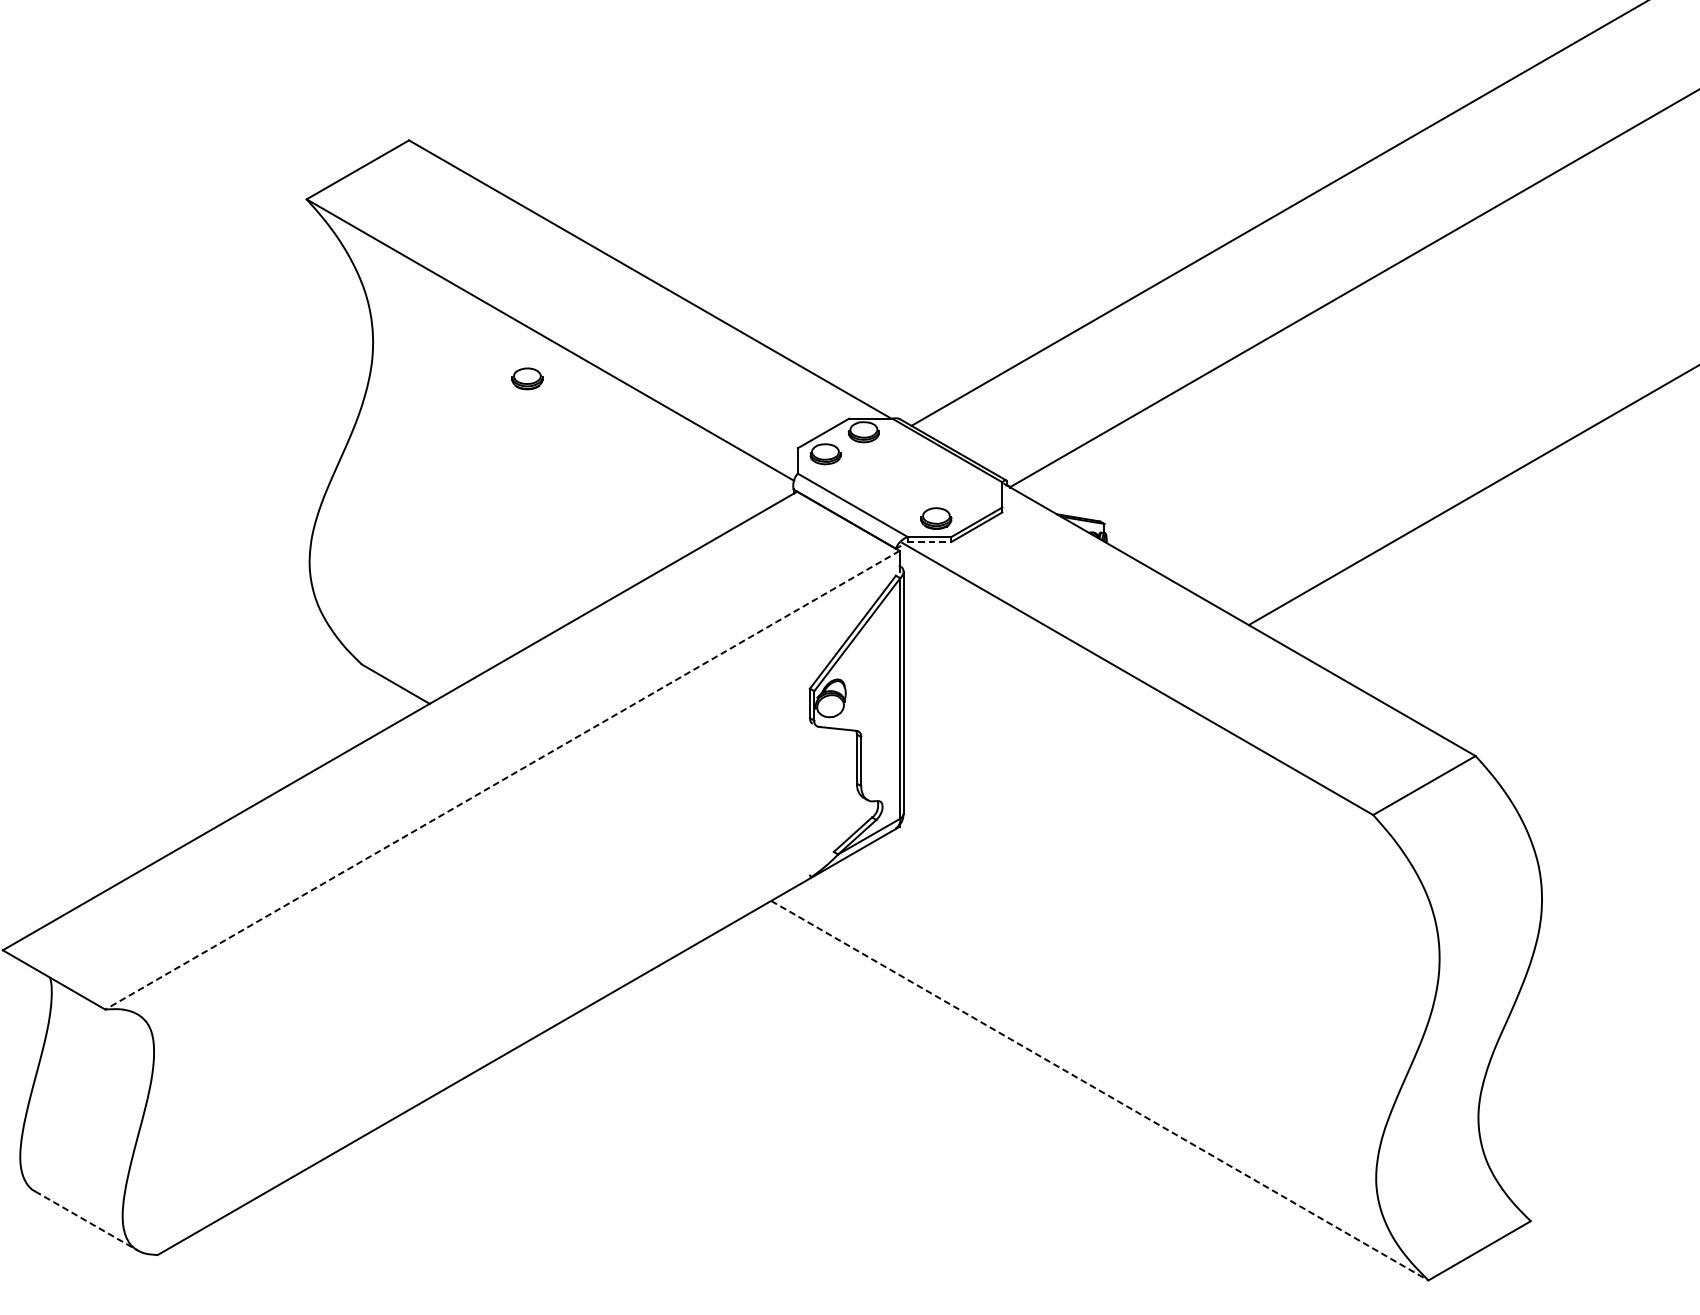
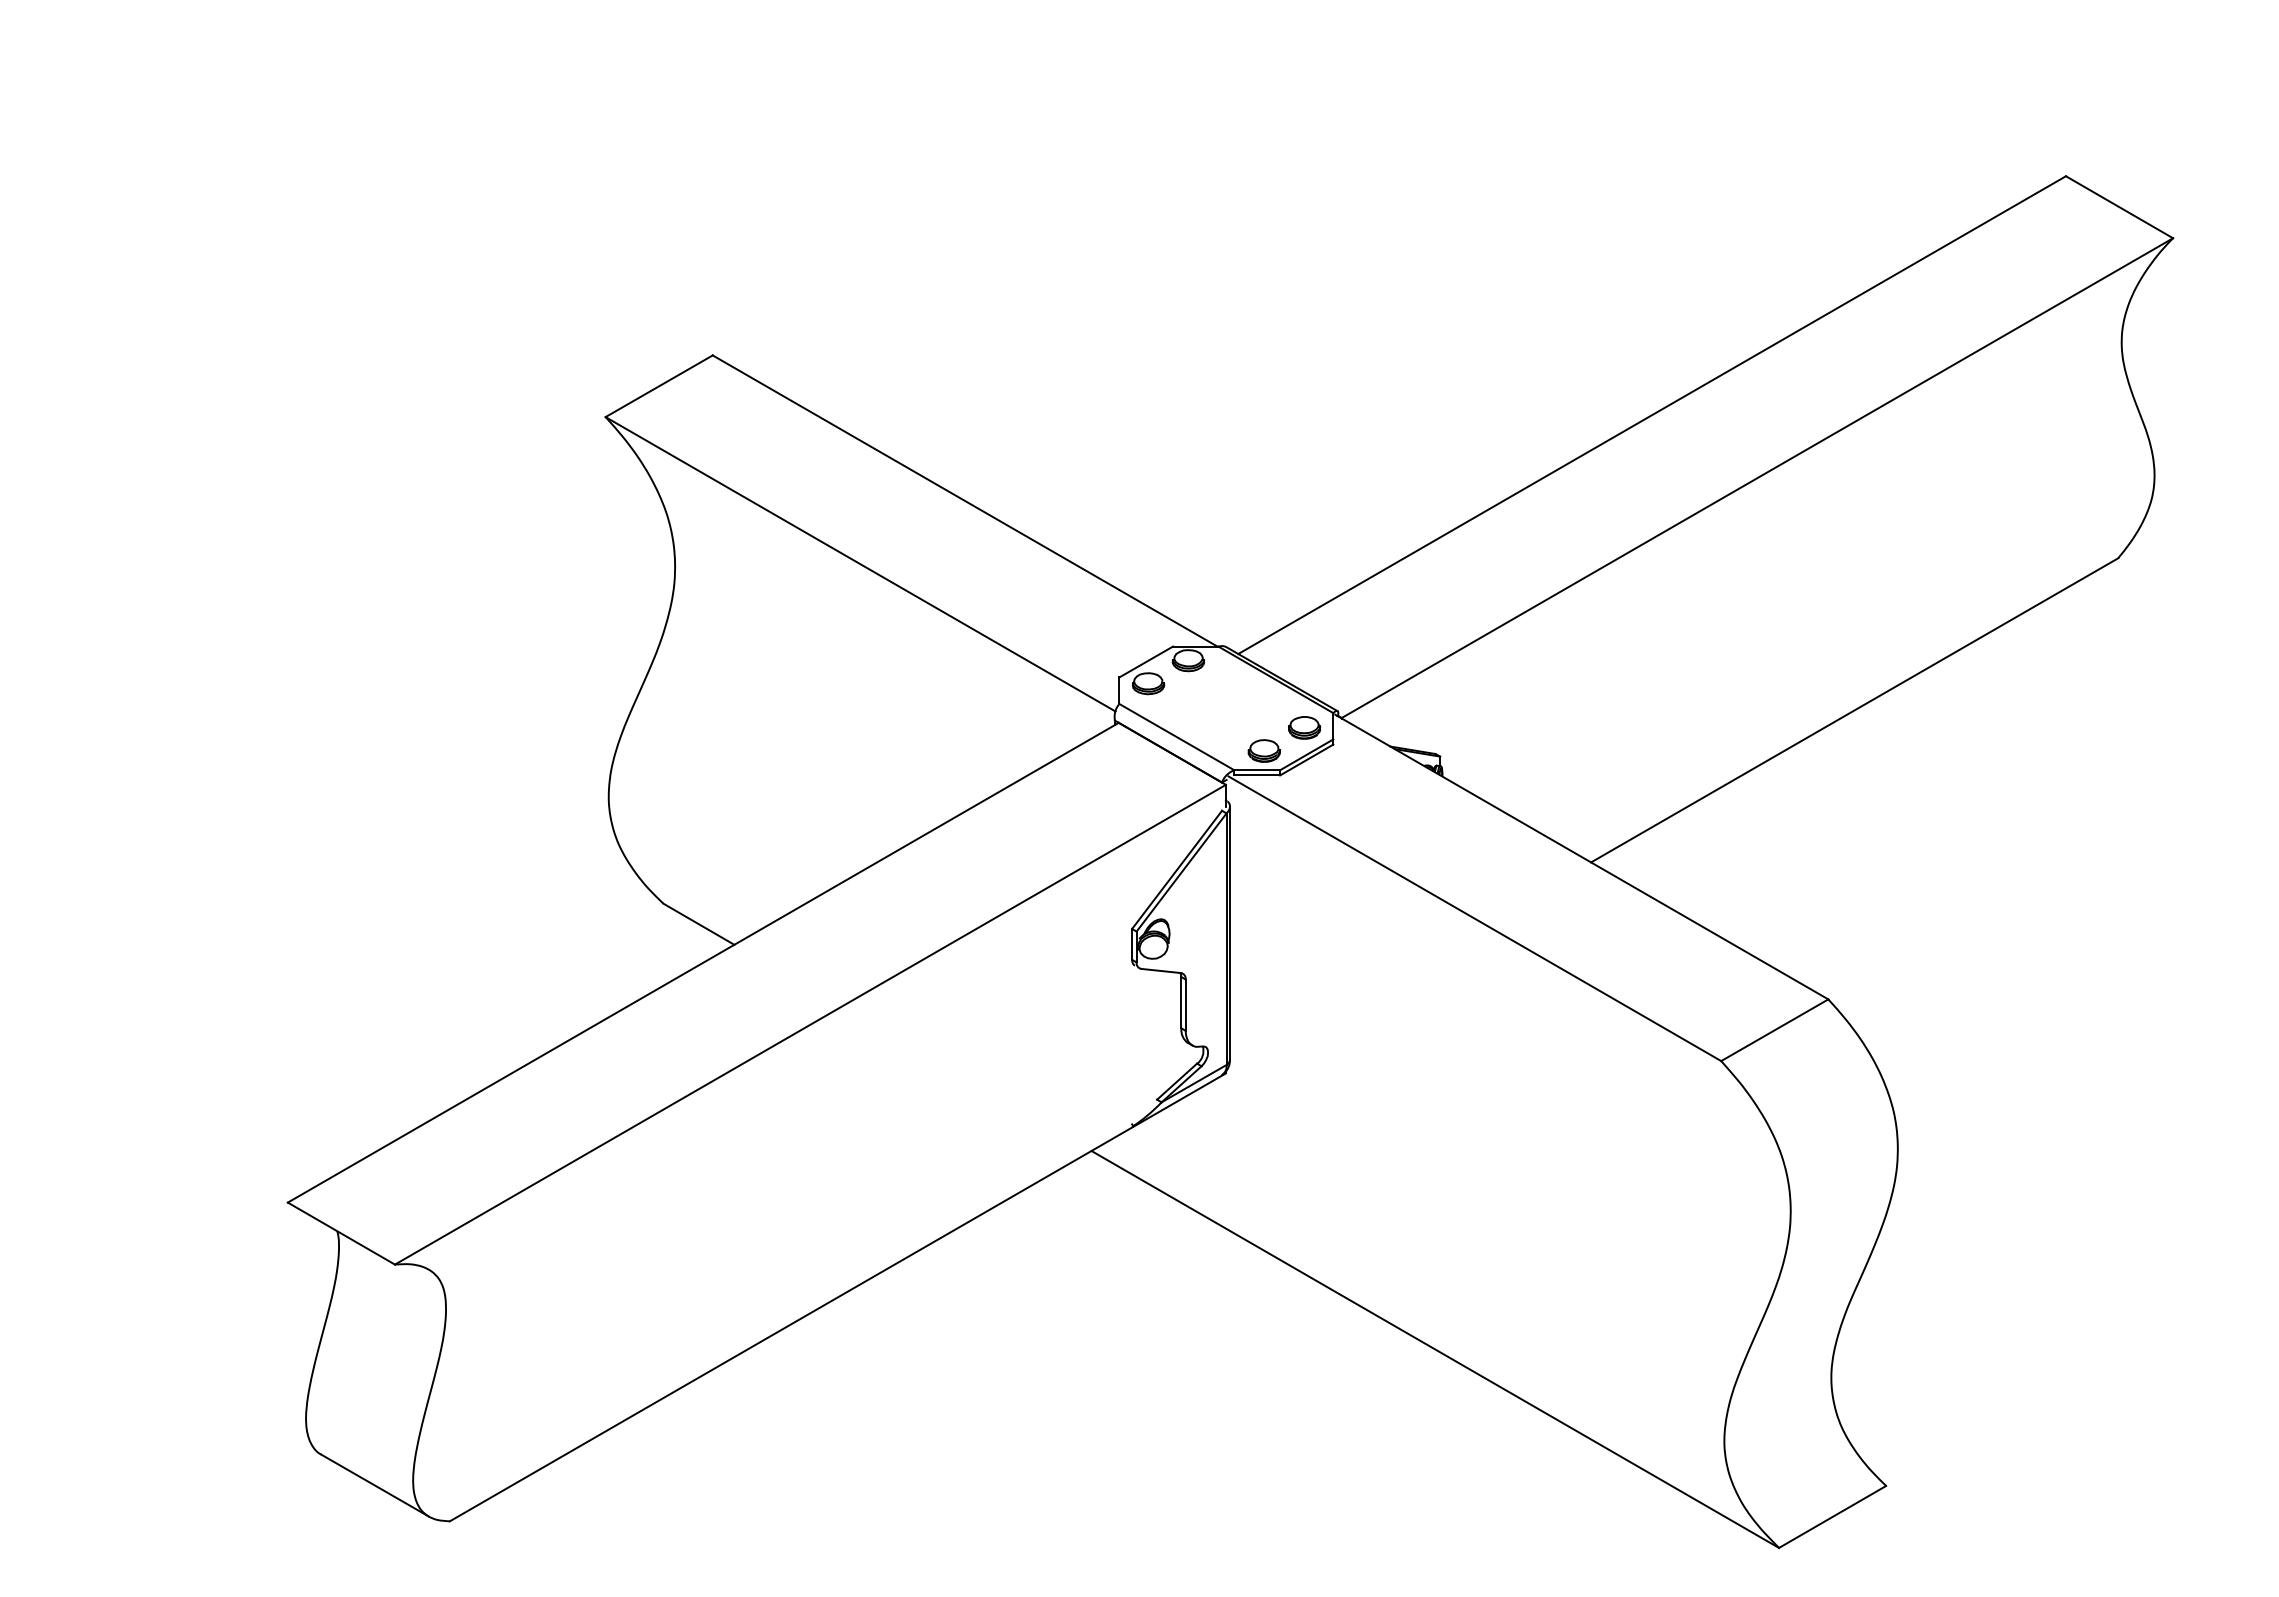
part: (527, 378) -> (1304, 727), moved
line: (929, 541) -> (1257, 775), dashed -> solid
line: (502, 780) -> (810, 1024), dashed -> solid
line: (1100, 1090) -> (1435, 1349), dashed -> solid
line: (86, 1220) -> (375, 1485), dashed -> solid

